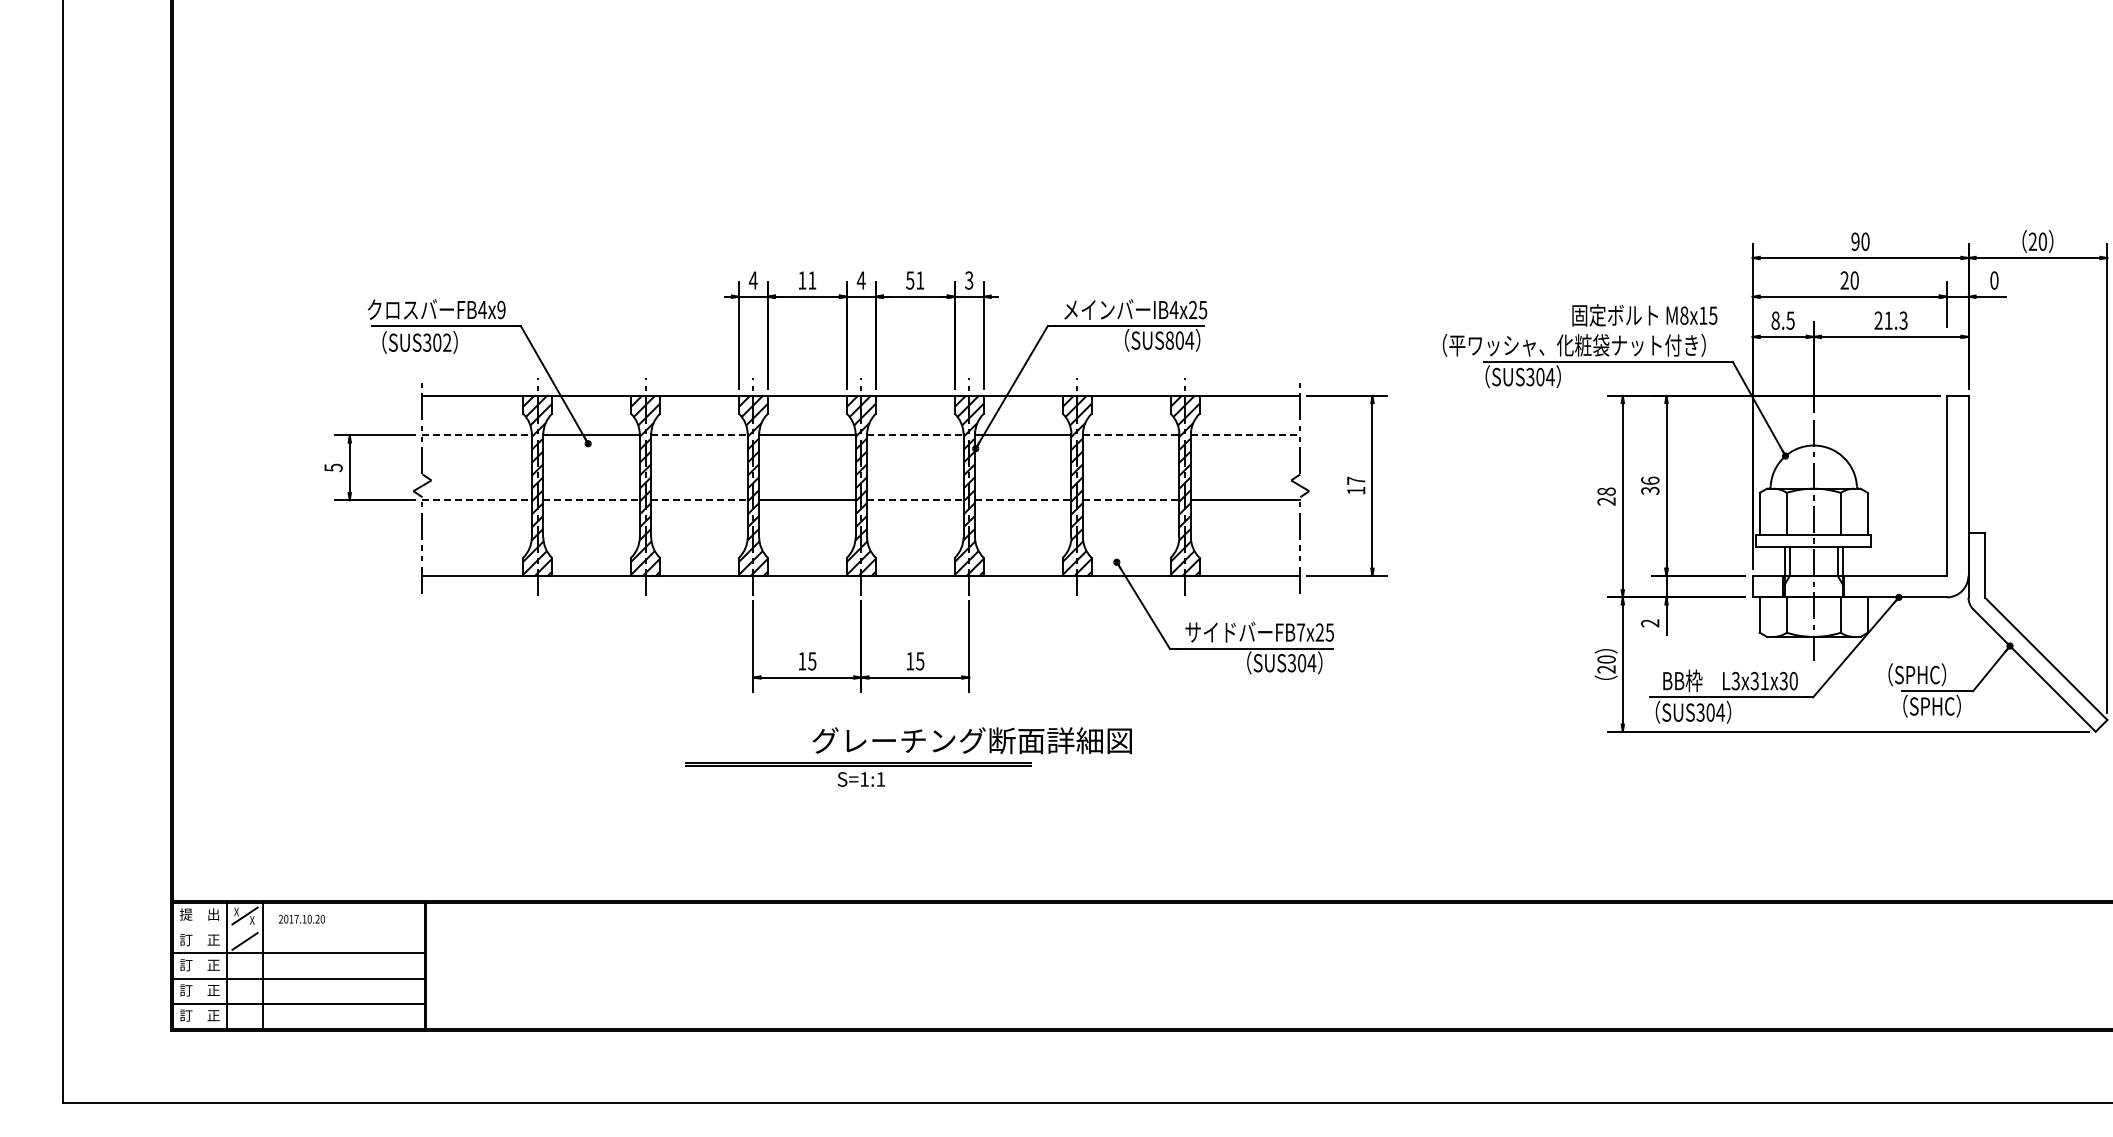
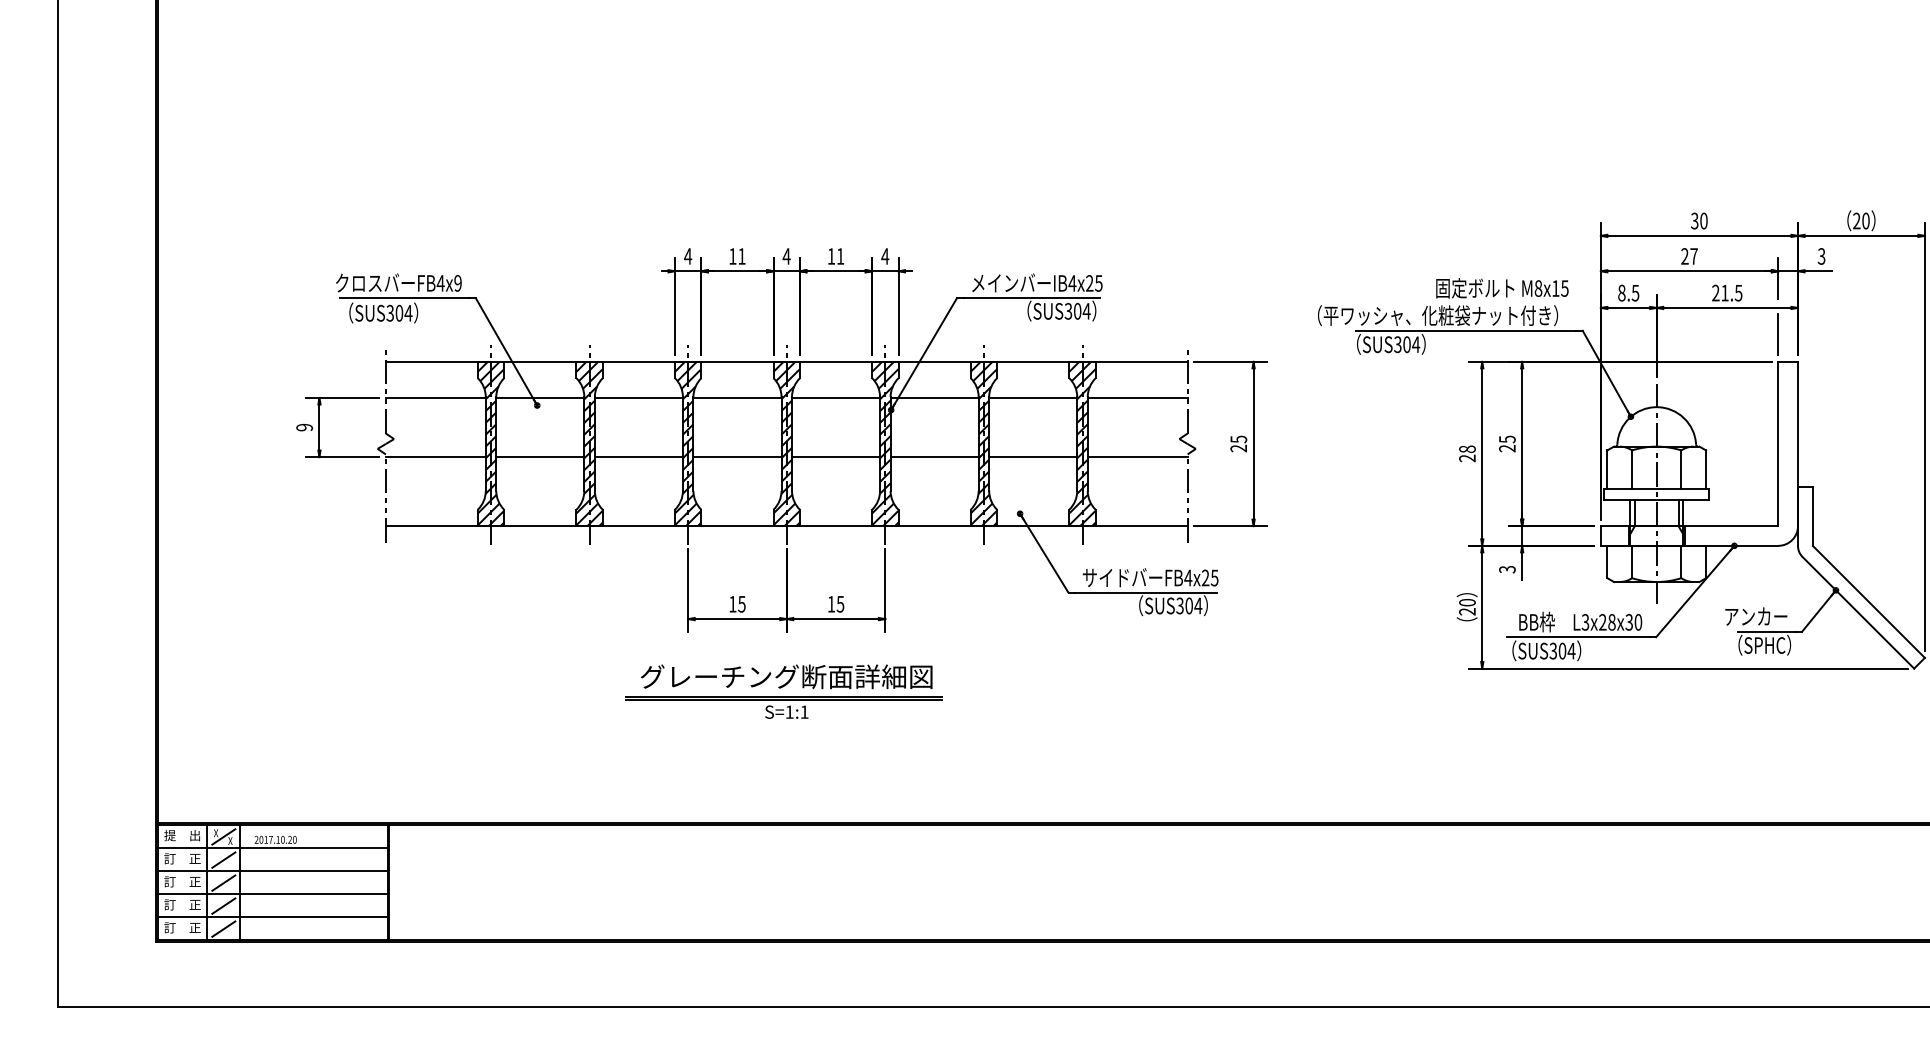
text: (1855, 241) -> (1694, 220), 90 -> 30
text: (910, 280) -> (831, 256), 51 -> 11
text: (968, 280) -> (884, 256), 3 -> 4
text: (1854, 280) -> (1693, 256), 20 -> 27
text: (1994, 280) -> (1821, 256), 0 -> 3
text: (1903, 320) -> (1738, 292), 21.3 -> 21.5
text: (1169, 340) -> (1068, 311), SUS804 -> SUS304
text: (446, 342) -> (407, 313), SUS302 -> SUS304
line: (1946, 365) -> (1777, 334), added
line: (477, 435) -> (436, 398), dashed -> solid
line: (699, 435) -> (638, 398), dashed -> solid
line: (915, 435) -> (836, 398), dashed -> solid
line: (1131, 435) -> (1033, 398), dashed -> solid
line: (1245, 435) -> (1137, 398), dashed -> solid
text: (333, 467) -> (304, 427), 5 -> 9
text: (1356, 485) -> (1239, 443), 17 -> 25
text: (1650, 485) -> (1507, 443), 36 -> 25
line: (477, 500) -> (436, 457), dashed -> solid
line: (592, 500) -> (541, 457), dashed -> solid
line: (699, 500) -> (638, 457), dashed -> solid
line: (915, 500) -> (836, 457), dashed -> solid
line: (1023, 500) -> (934, 457), dashed -> solid
line: (1131, 500) -> (1033, 457), dashed -> solid
text: (1650, 623) -> (1507, 569), 2 -> 3
text: (1300, 632) -> (1187, 577), FB7x25 -> FB4x25
text: (1922, 674) -> (1756, 616), （SPHC） -> アンカー
text: (1759, 681) -> (1607, 622), L3x31x30 -> L3x28x30
text: (971, 740) -> (785, 676), moved
line: (298, 928) -> (272, 848), added
line: (244, 966) -> (223, 883), added
line: (244, 991) -> (223, 905), added
line: (244, 1016) -> (223, 928), added

